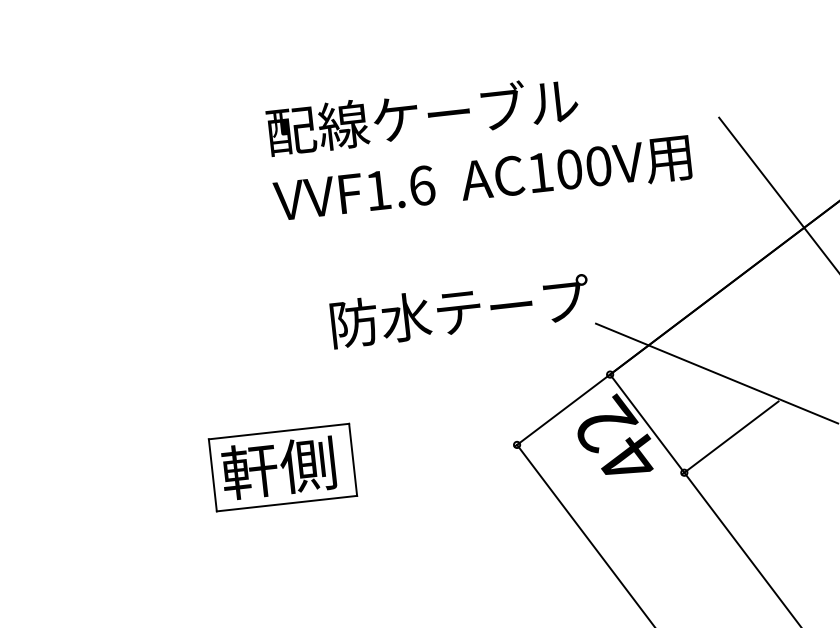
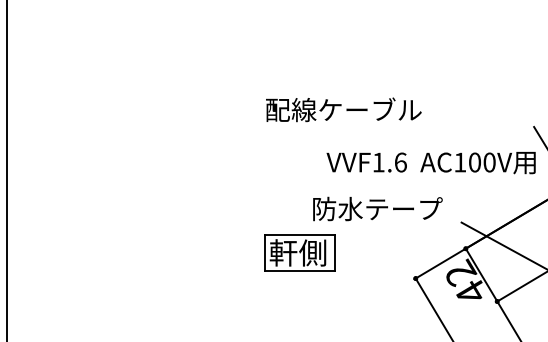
text: (421, 115) -> (343, 109), moved
text: (481, 181) -> (430, 163), moved
text: (459, 310) -> (377, 208), moved
part: (281, 466) -> (299, 252), moved

